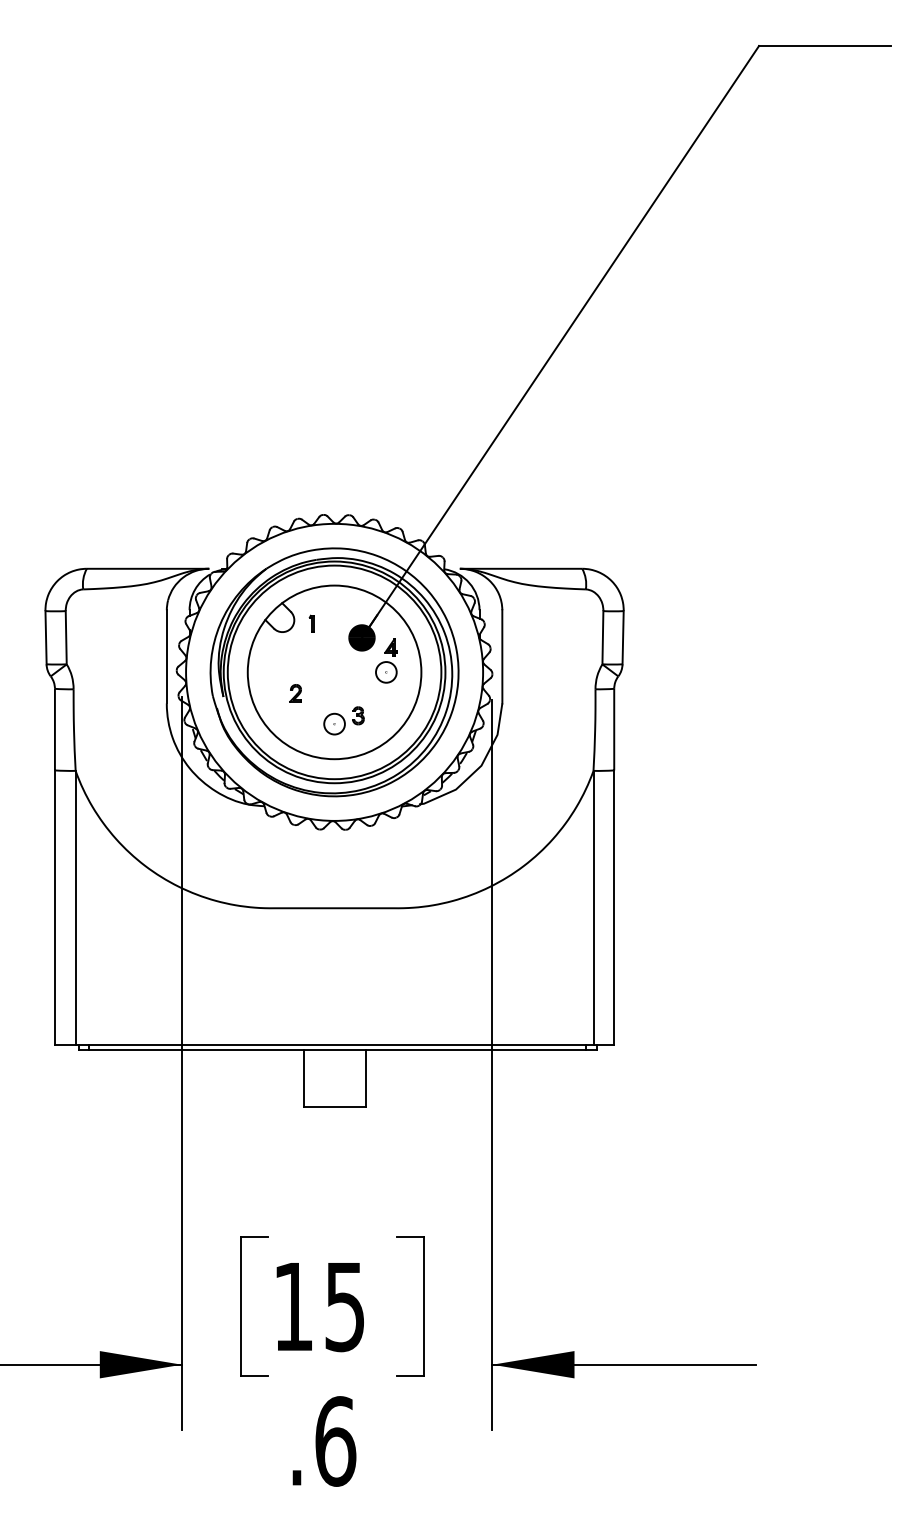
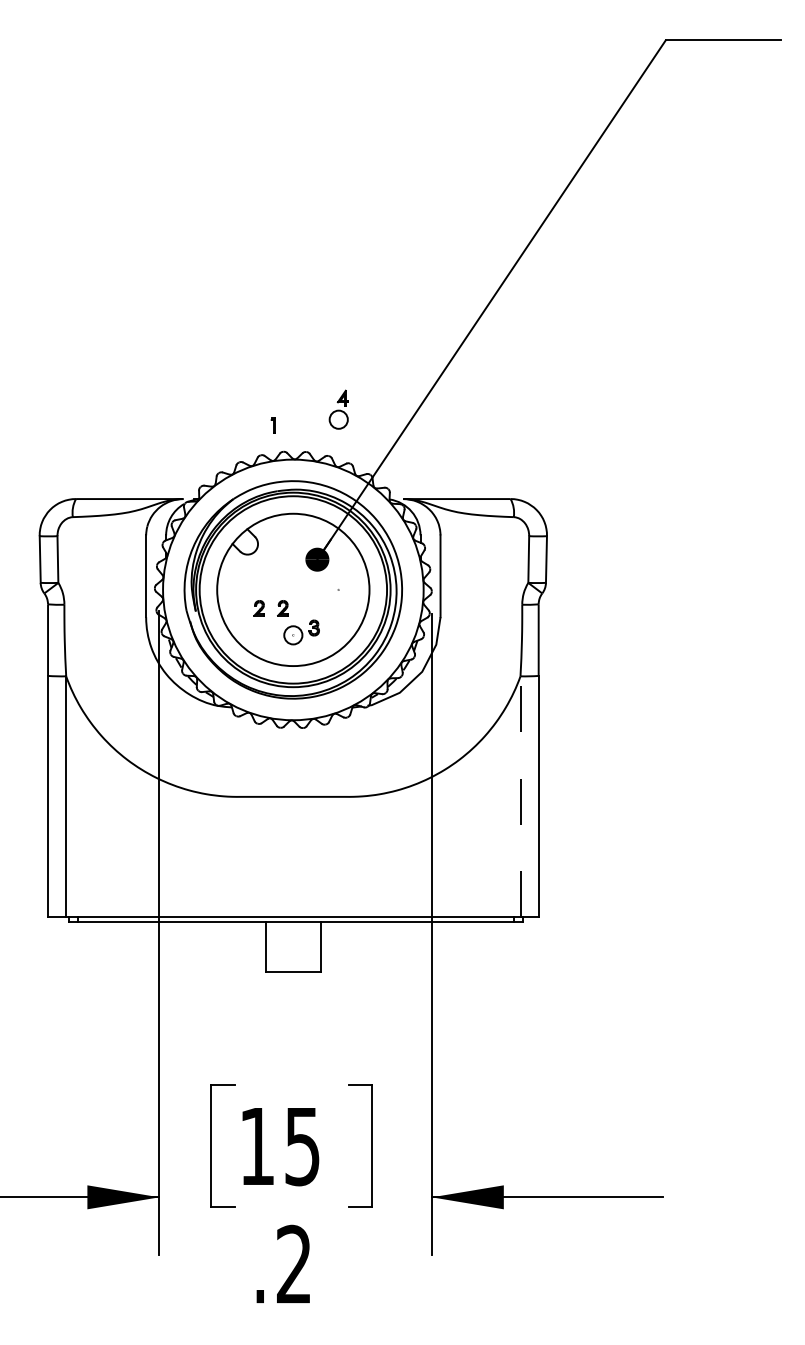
part: (311, 623) -> (273, 425), moved
part: (386, 660) -> (338, 409), moved
part: (322, 693) -> (282, 608), added
line: (593, 907) -> (520, 796), solid -> dashed
text: (335, 1441) -> (294, 1264), .6 -> .2

